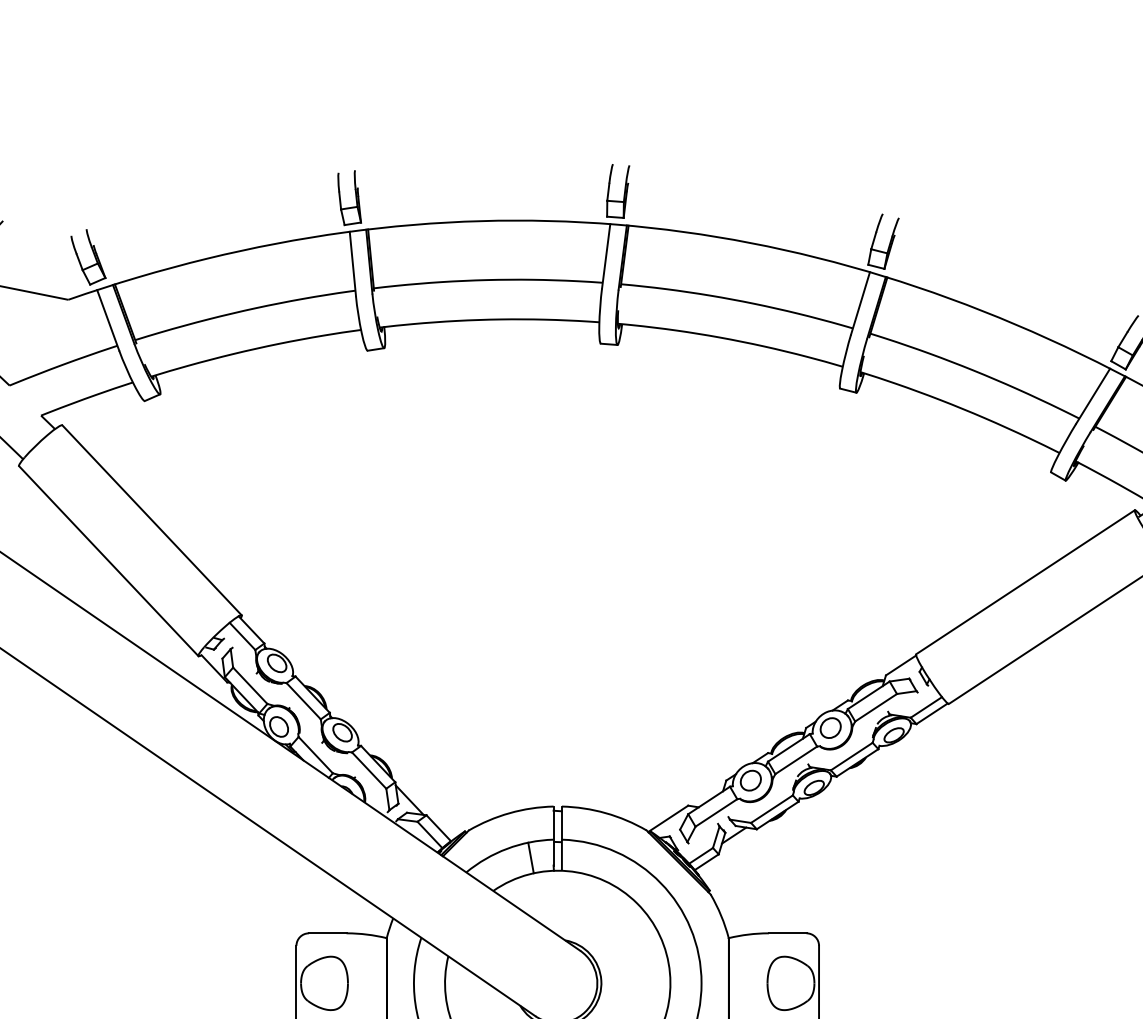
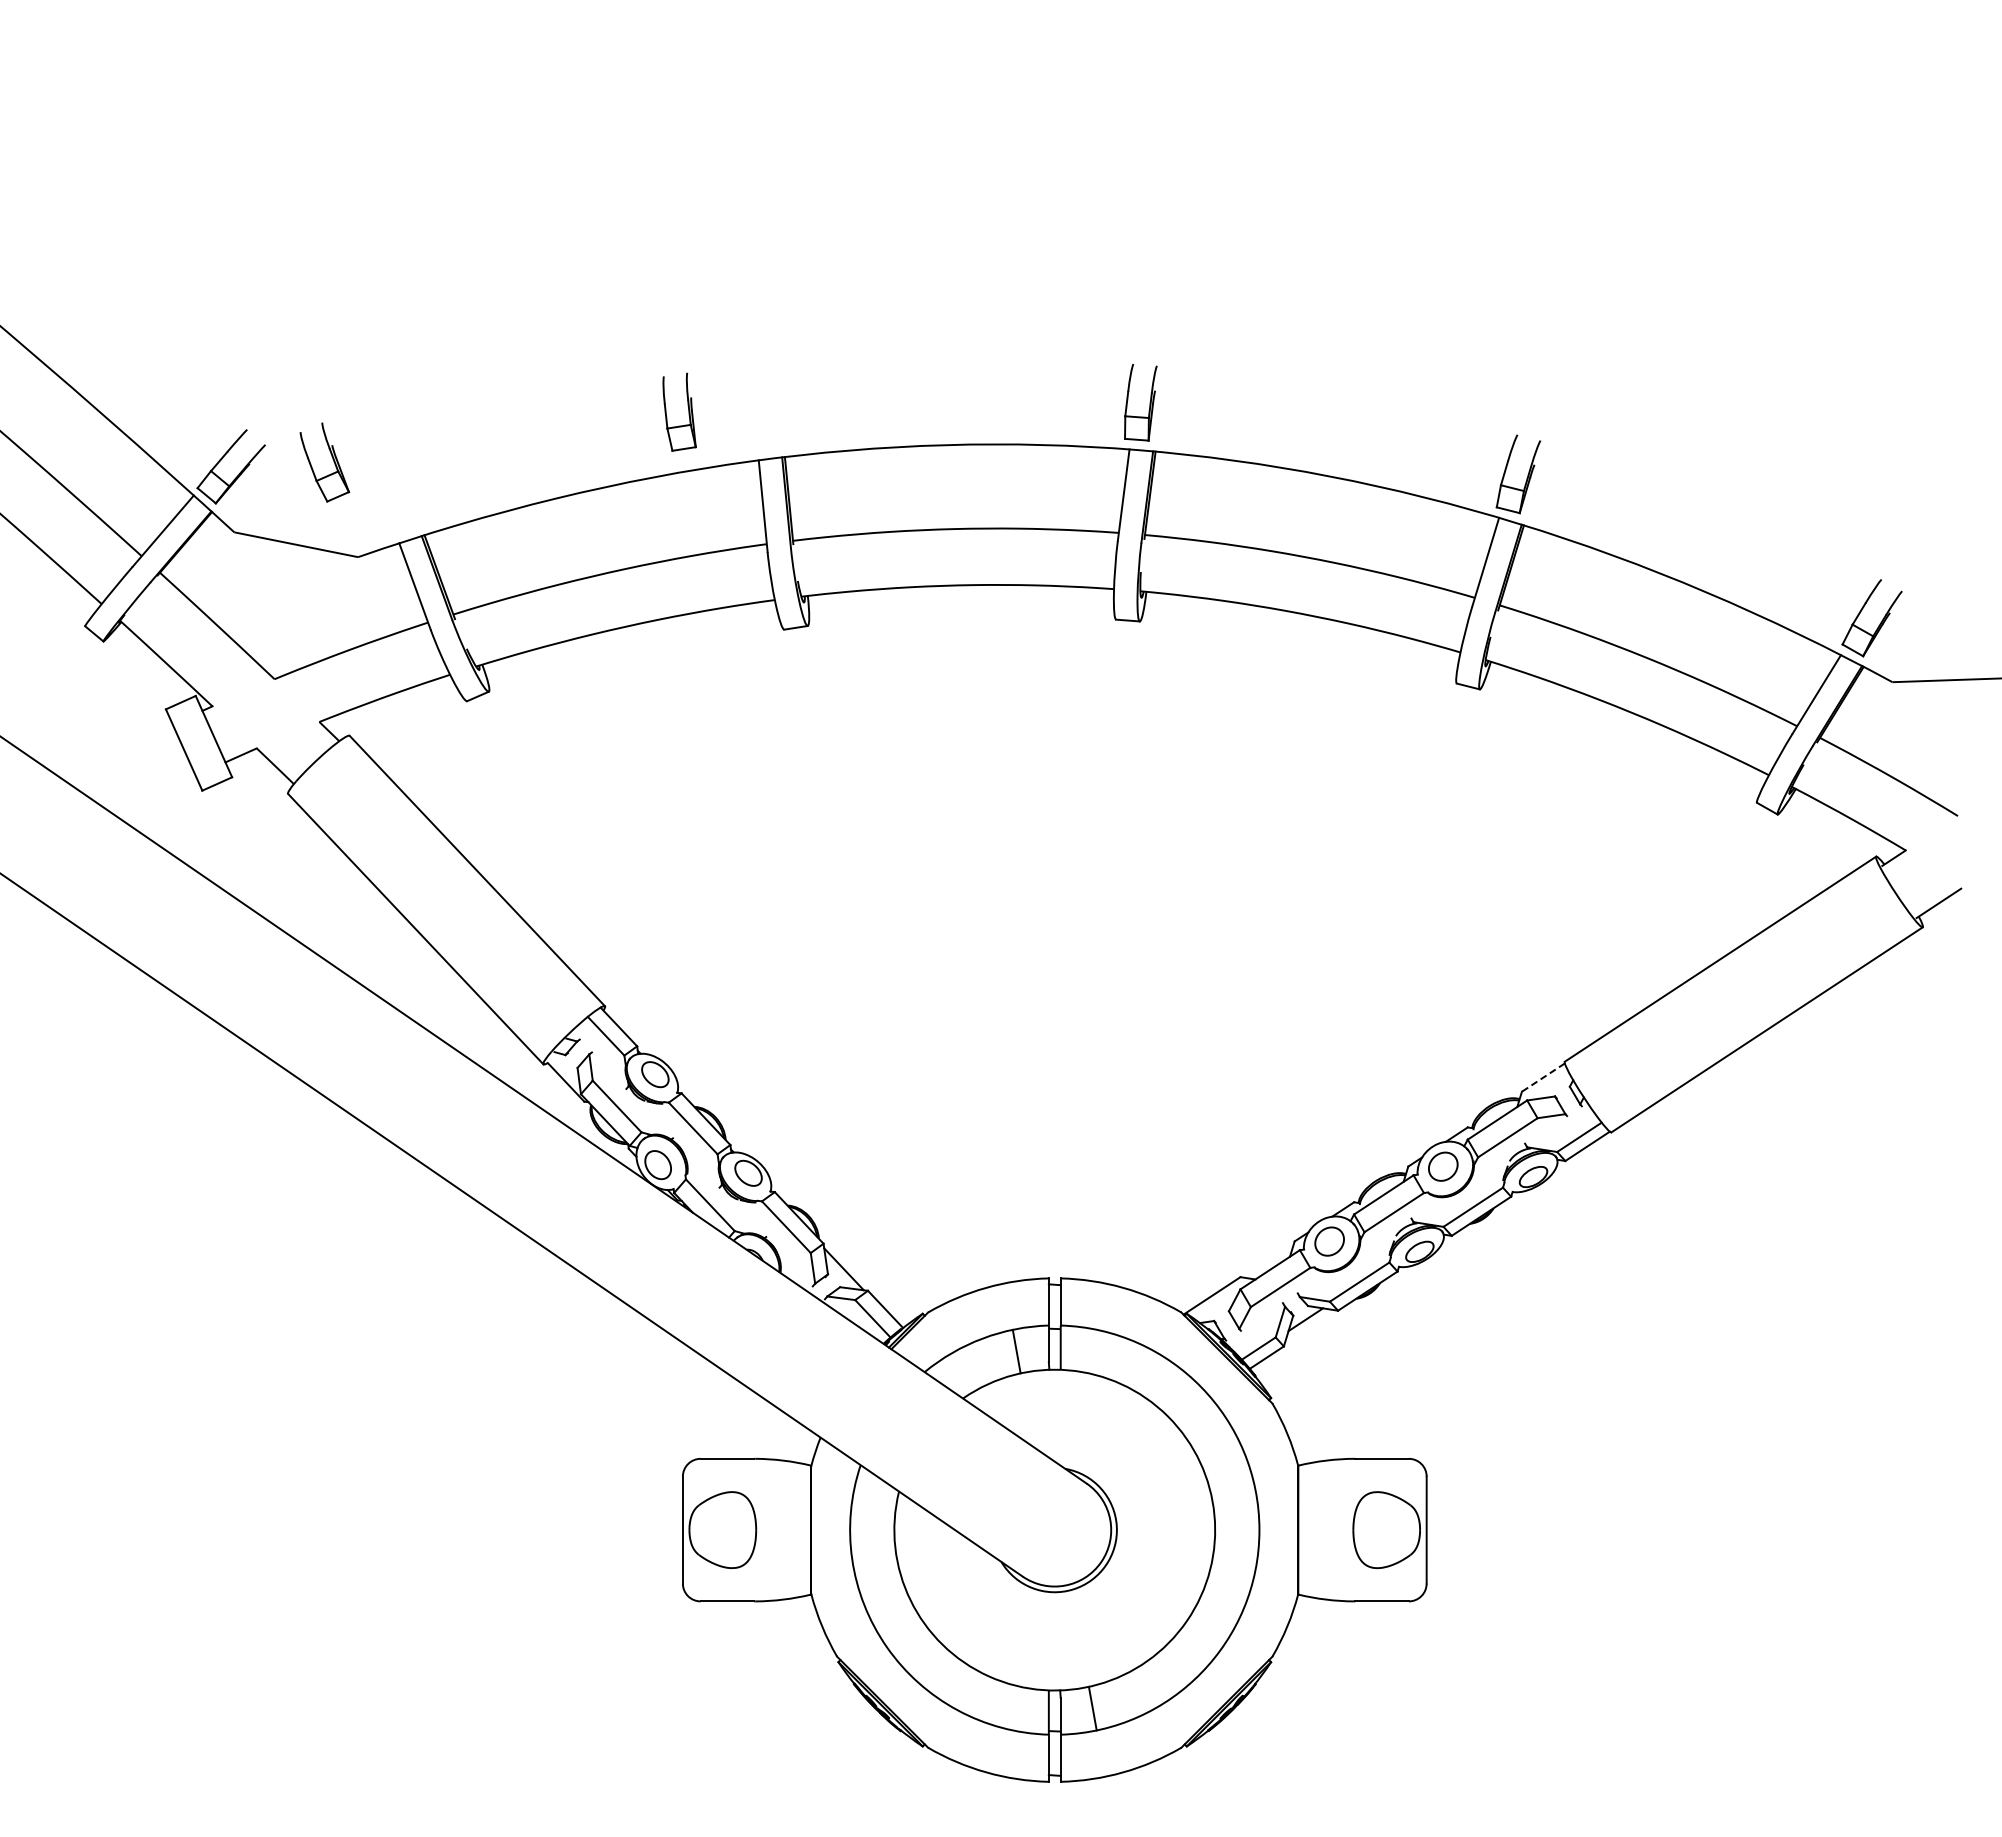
part: (355, 197) -> (688, 411), moved
part: (93, 255) -> (332, 459), moved
line: (901, 665) -> (1543, 1077), solid -> dashed

